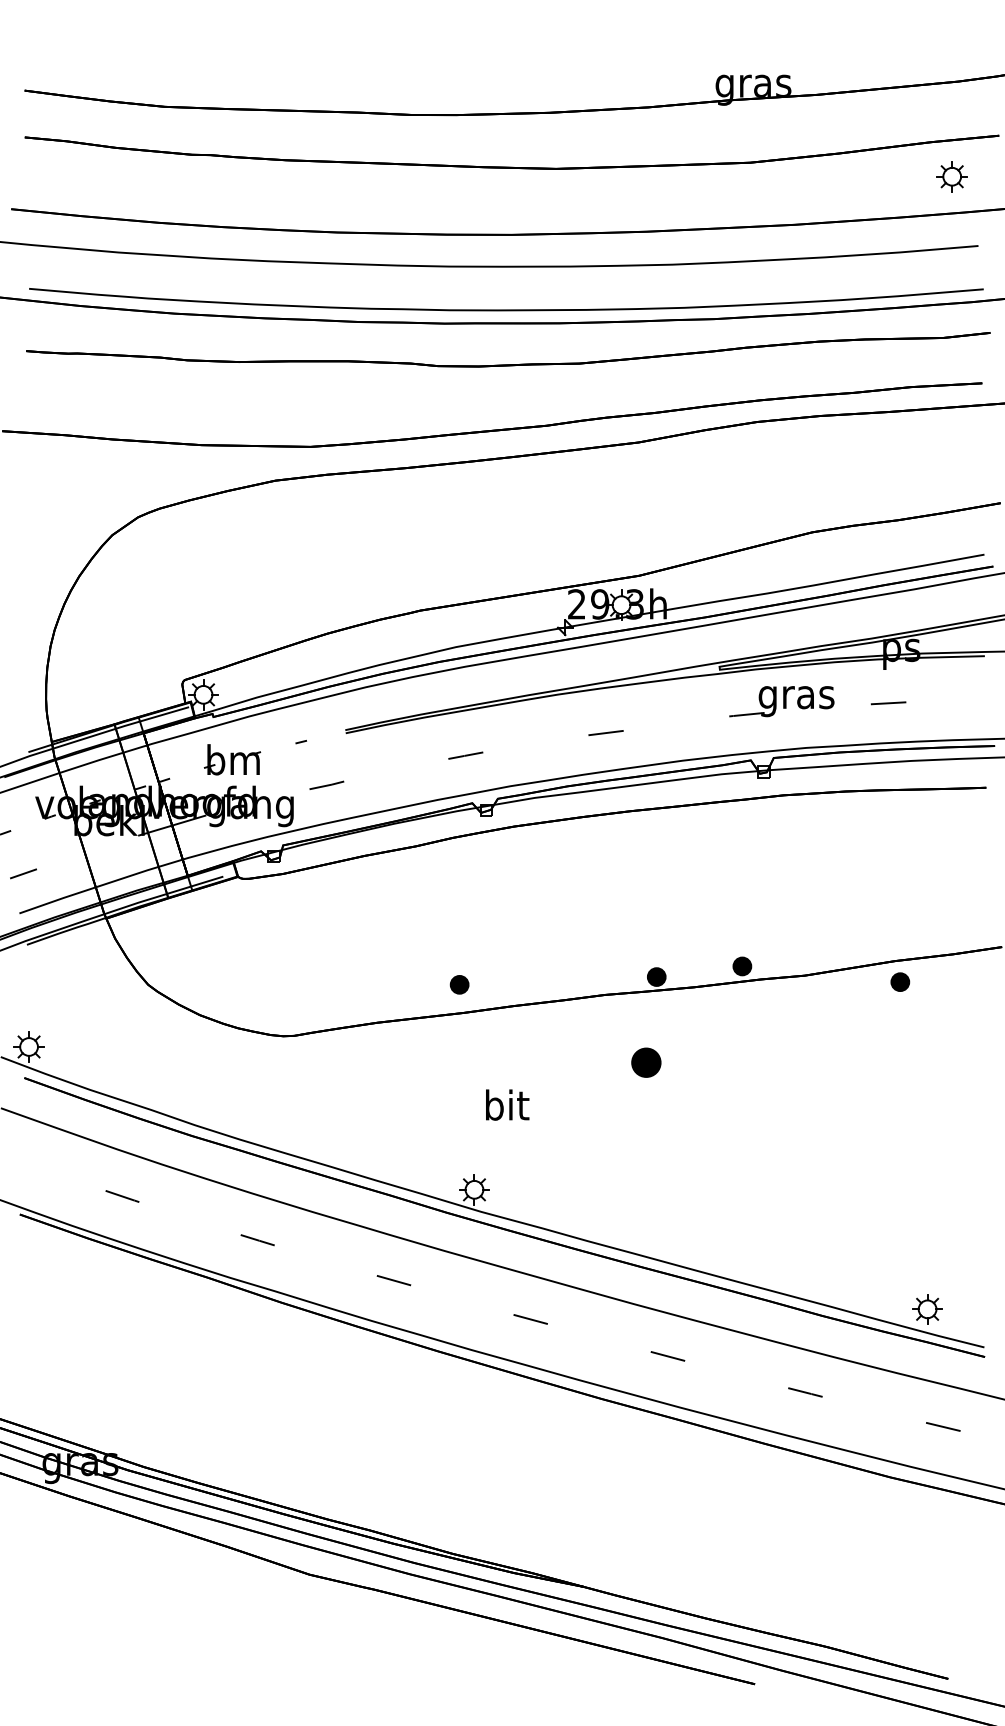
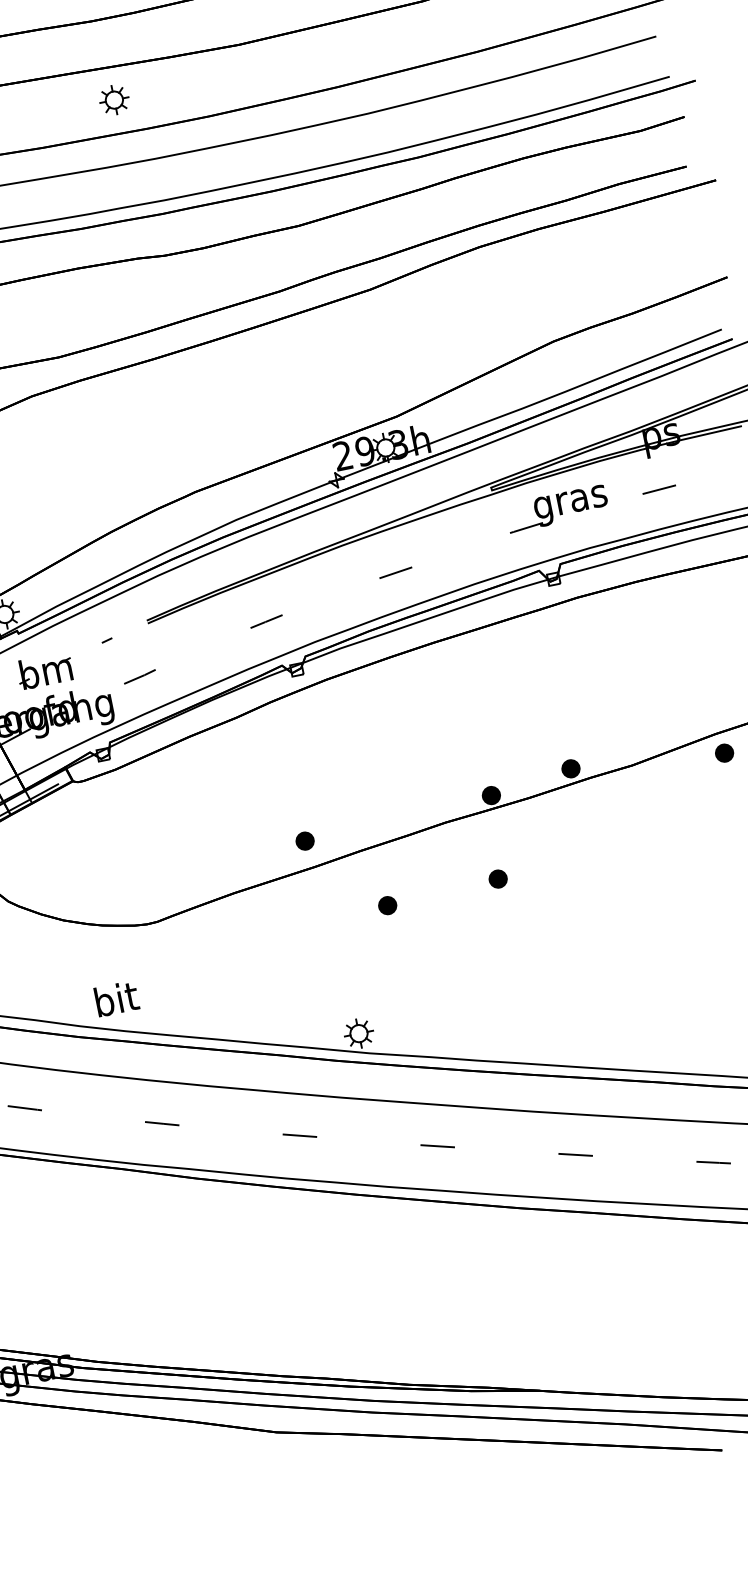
part: (419, 198) -> (114, 99), added
part: (646, 1062) -> (498, 878), size x0.62
part: (529, 1066) -> (387, 905), added
text: (507, 1104) -> (116, 998), moved

